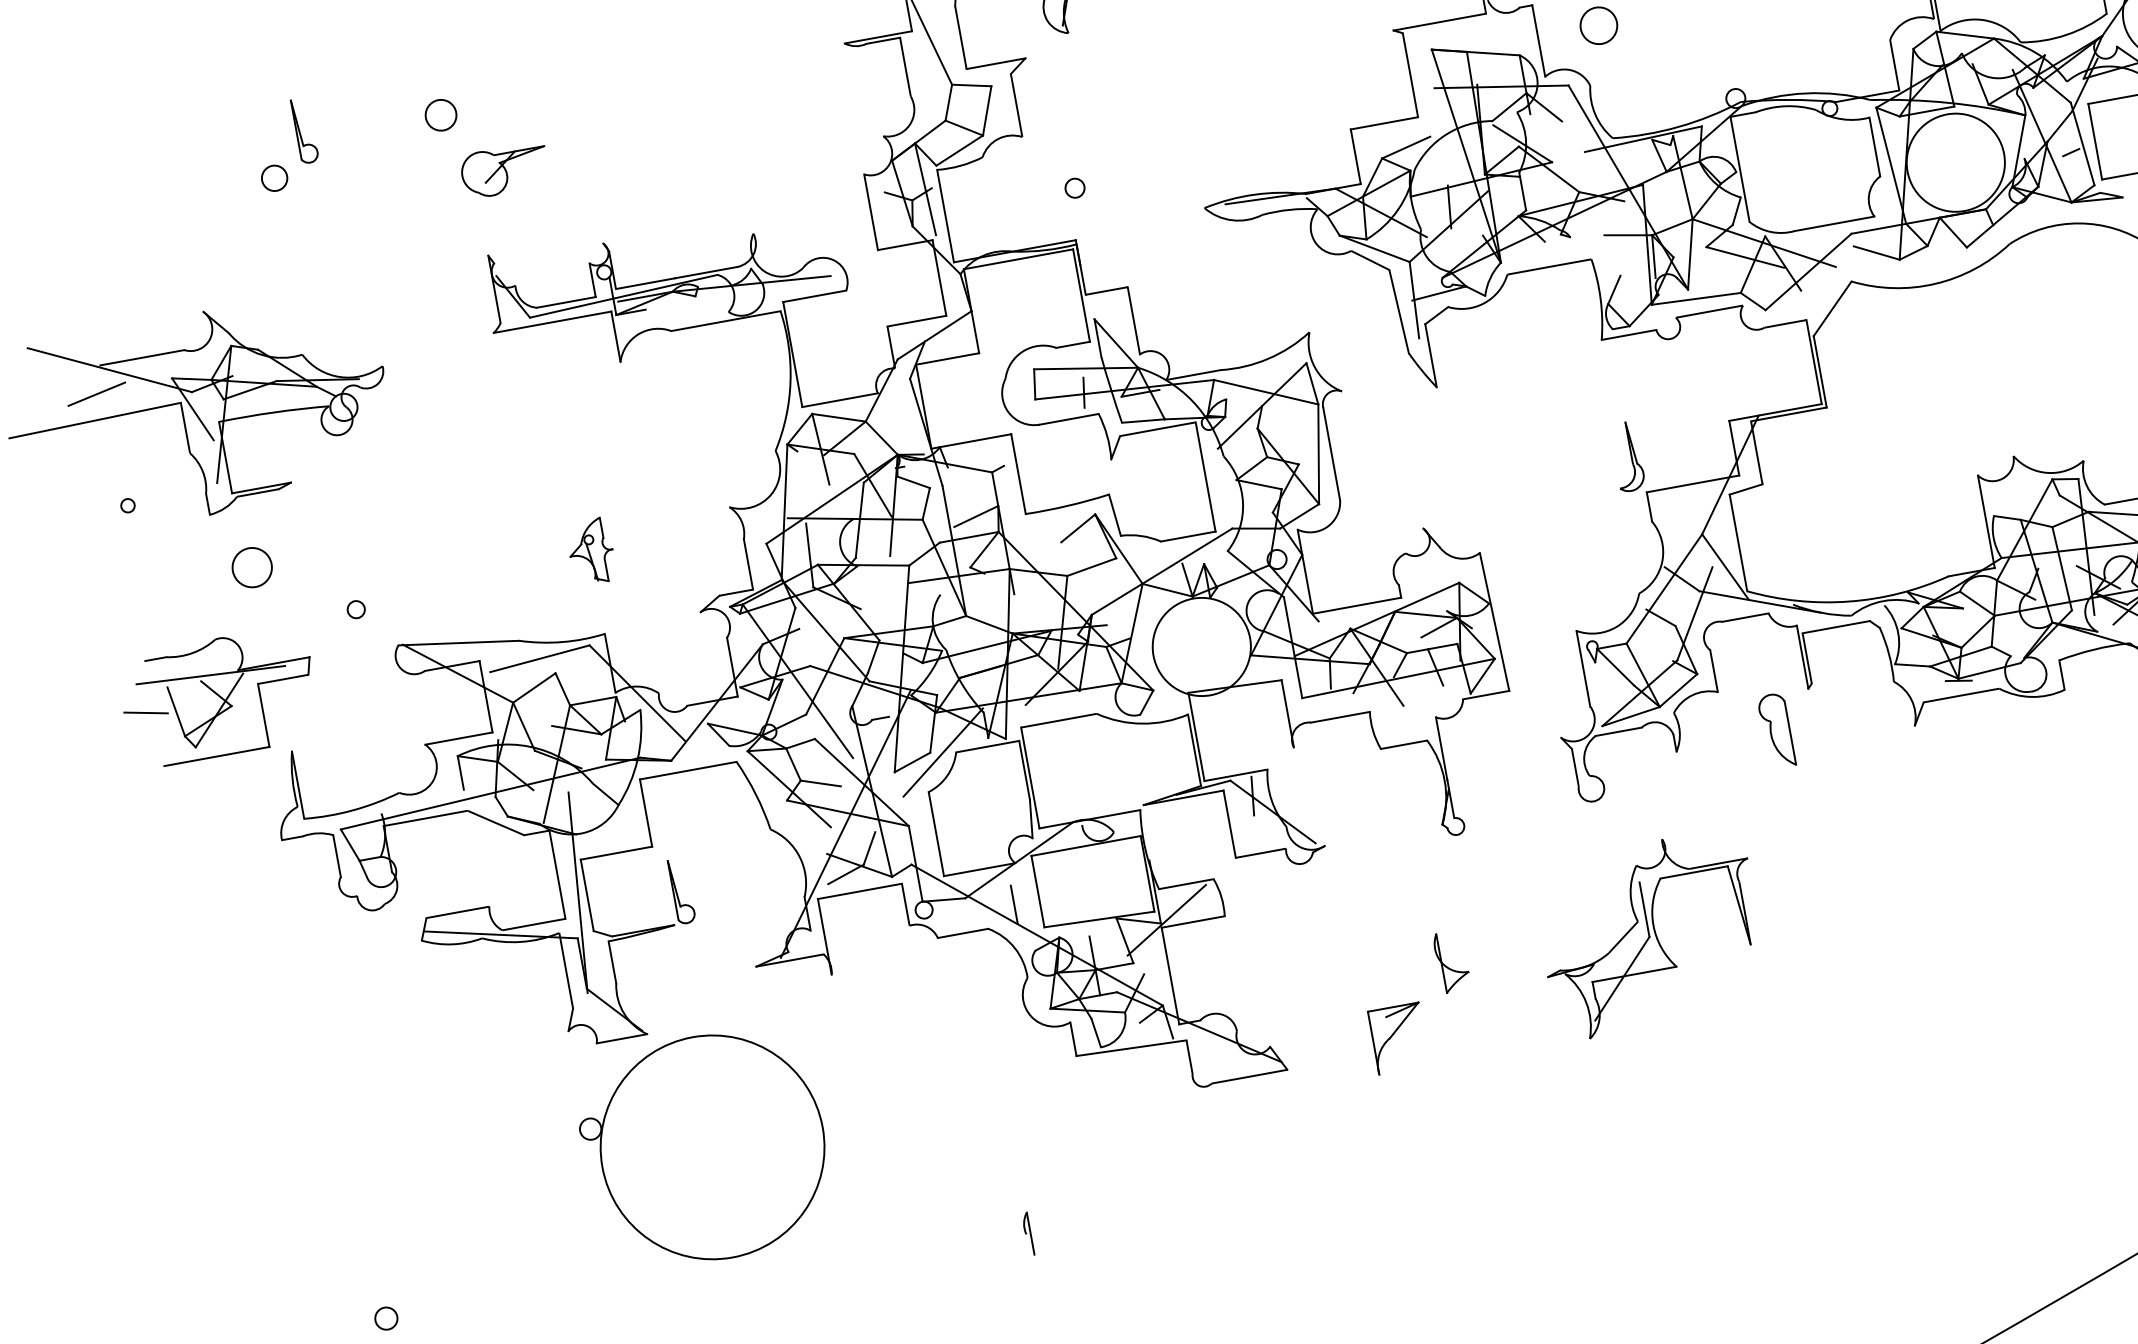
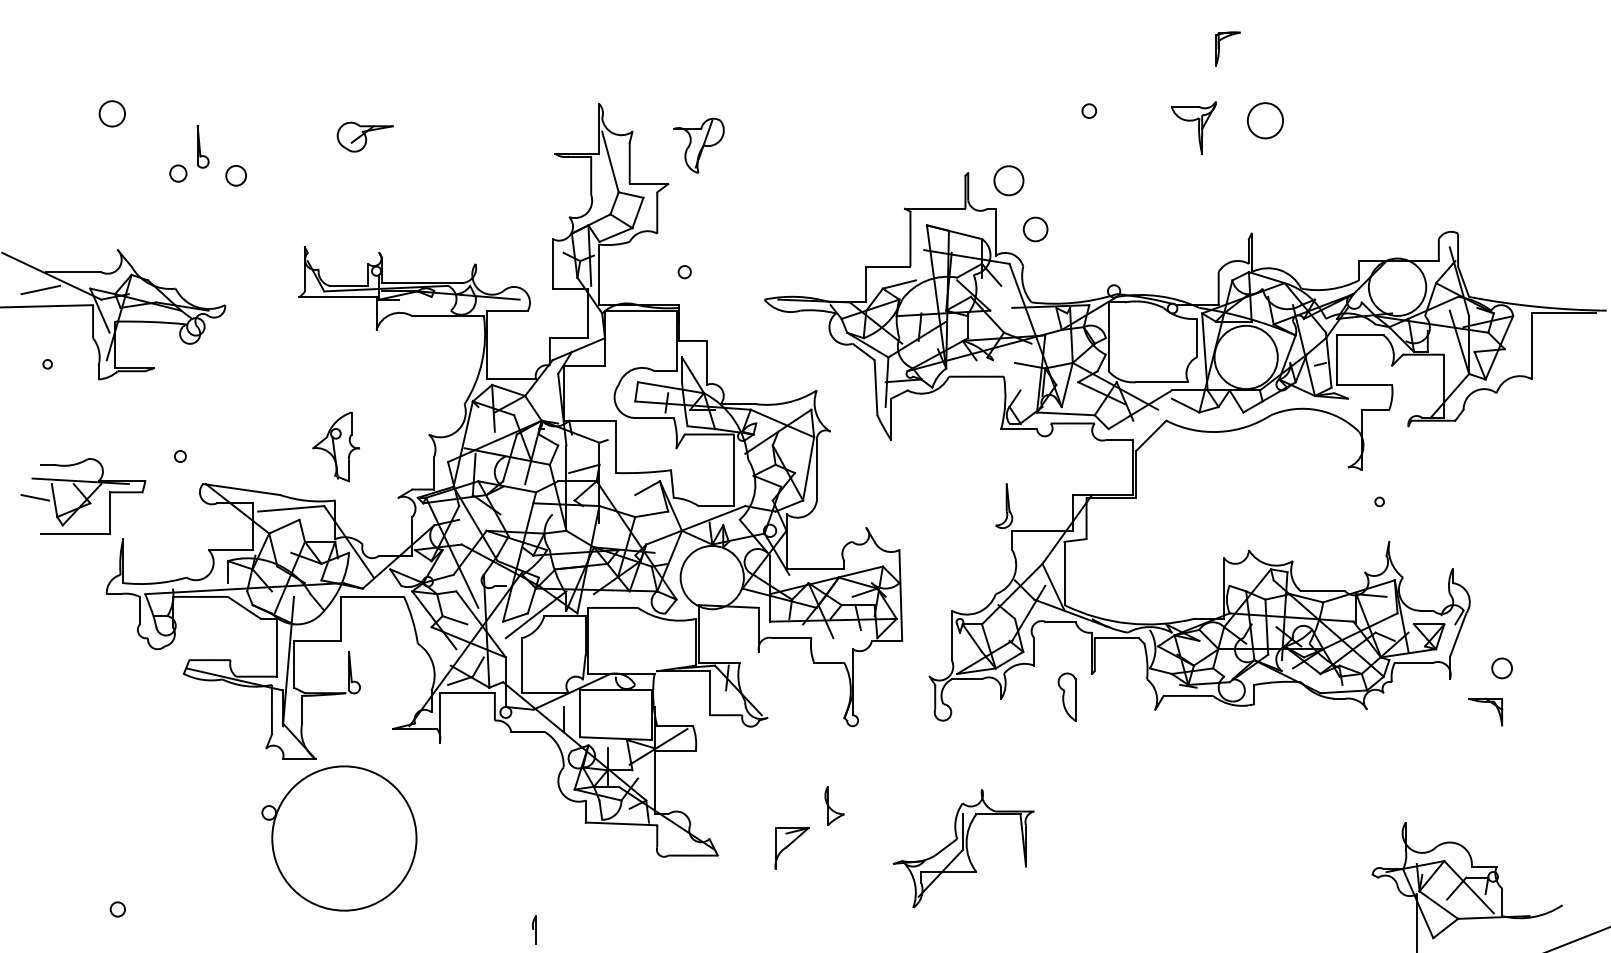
circle: (439, 114) -> (235, 175), moved
part: (503, 169) -> (364, 136), moved
part: (590, 551) -> (335, 446), size x1.67
circle: (250, 567) -> (111, 113), moved
part: (1650, 934) -> (963, 848), moved

